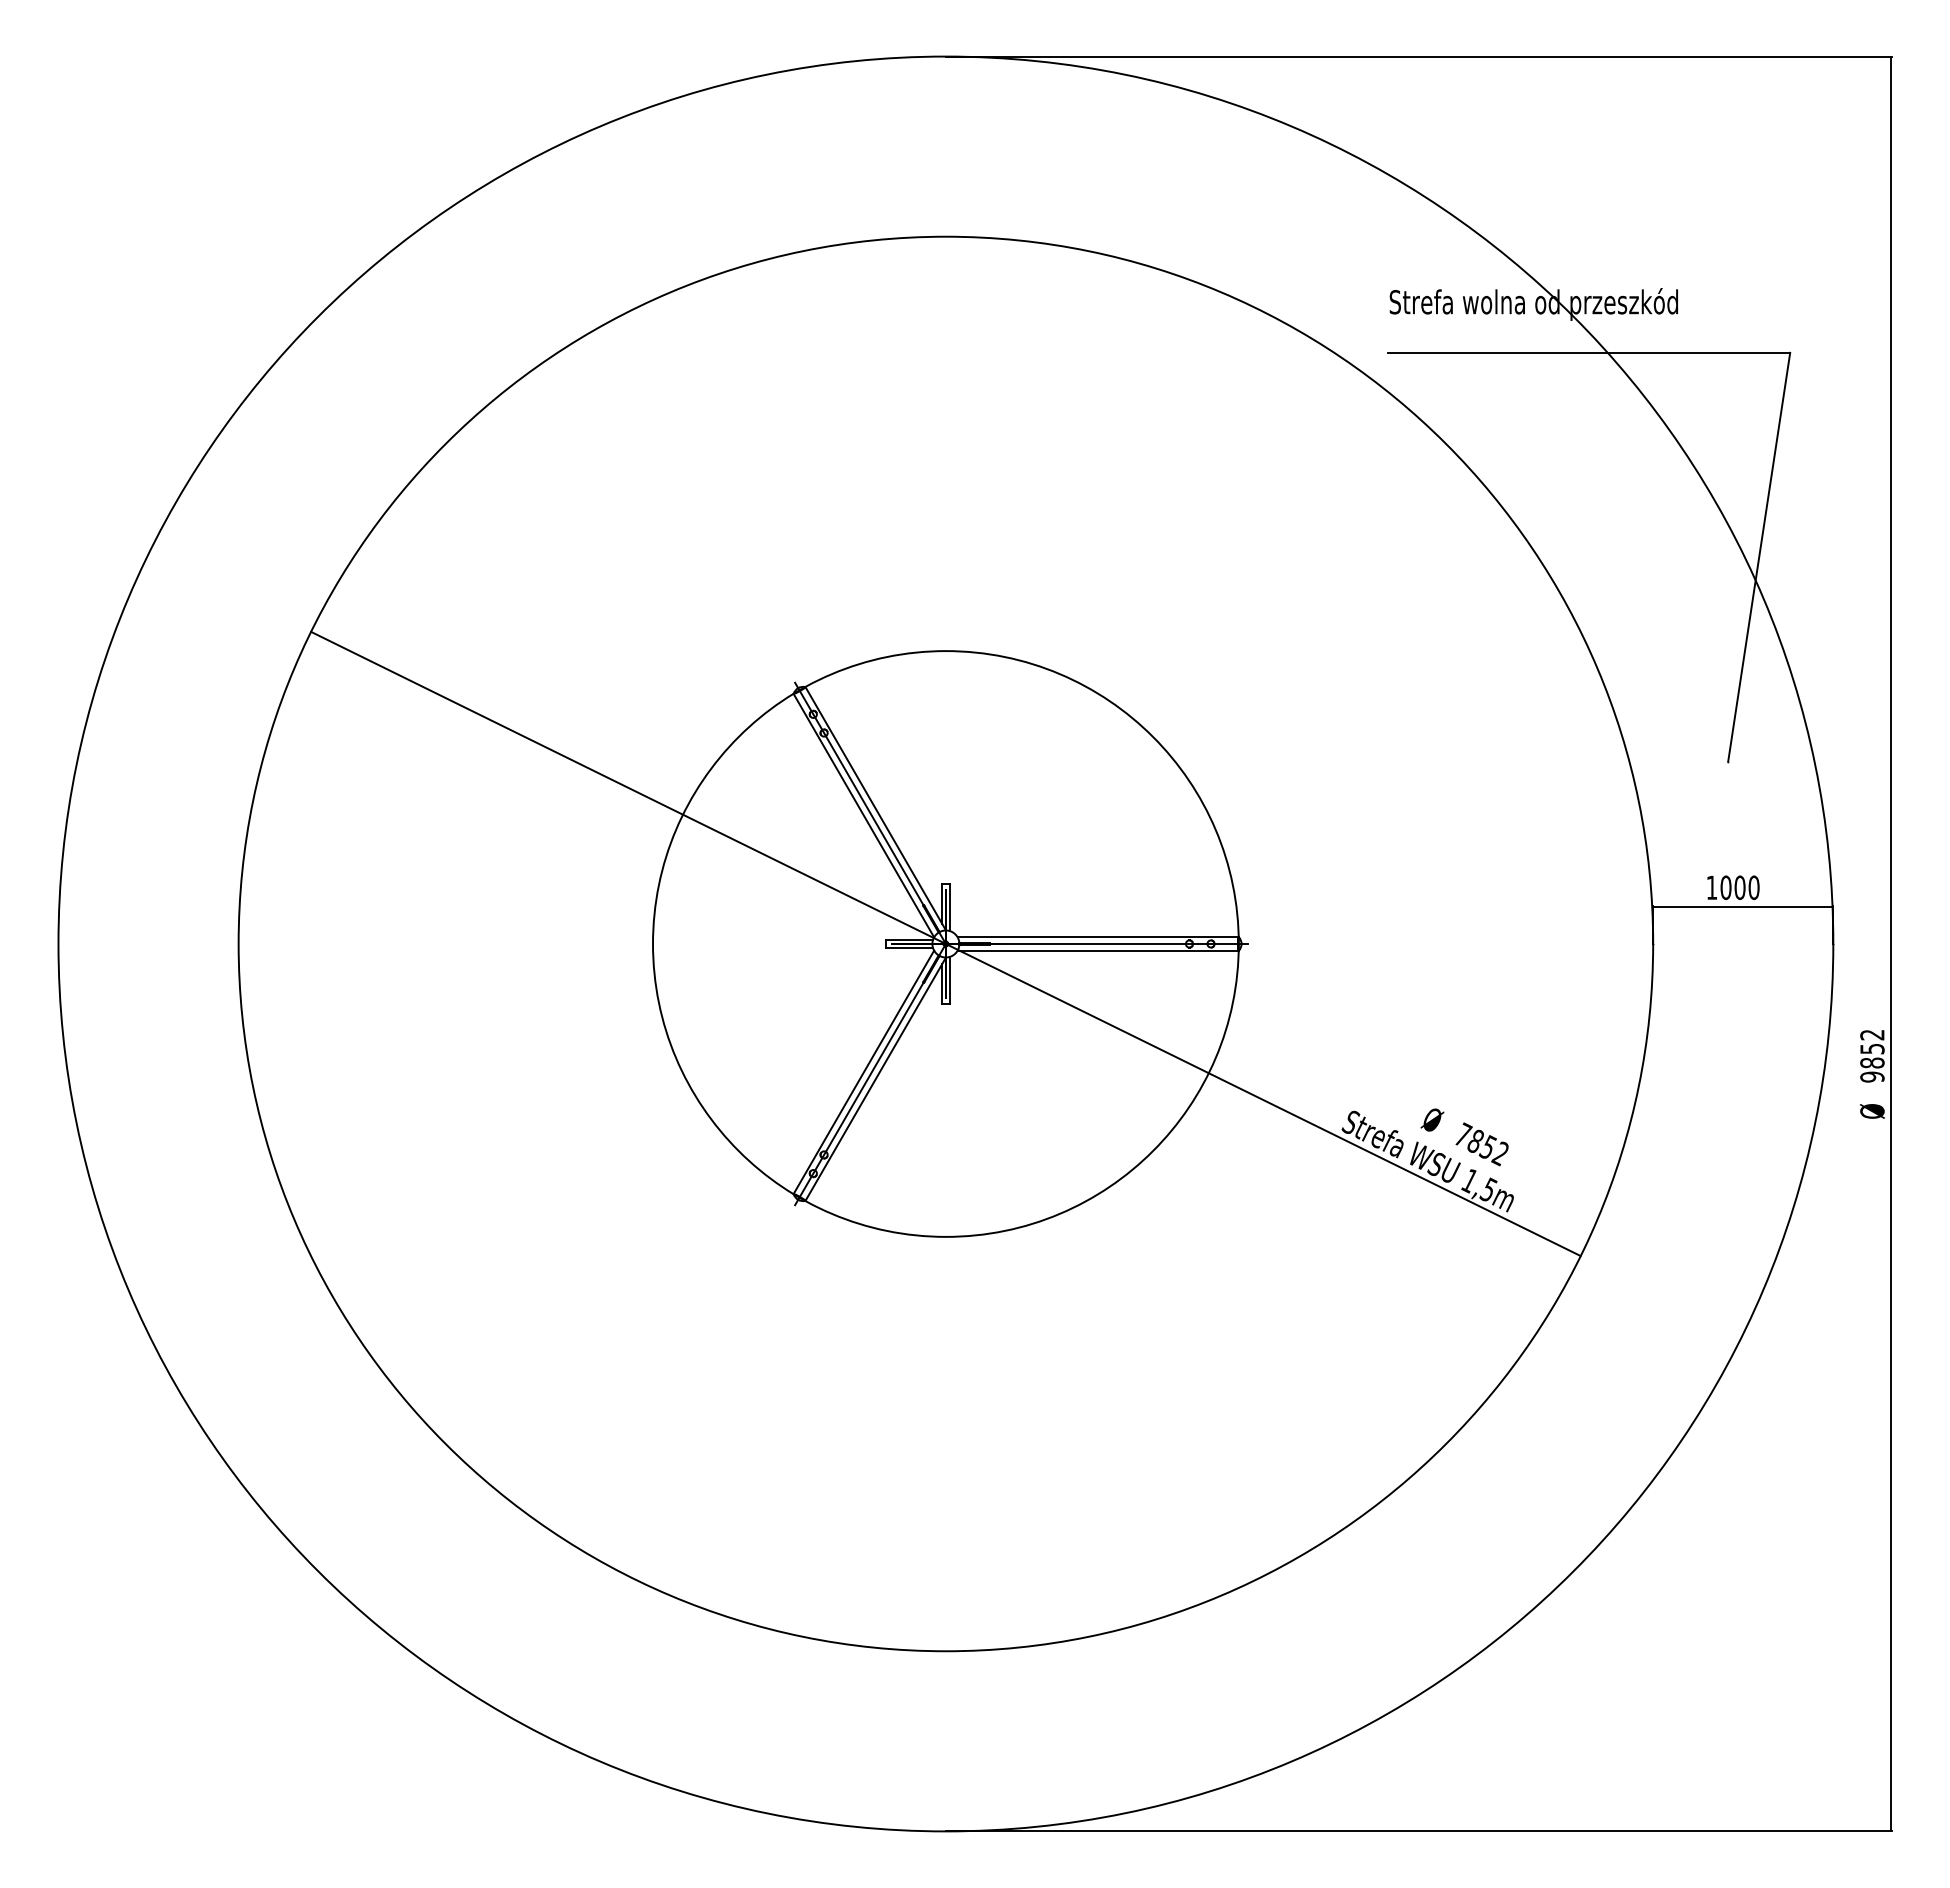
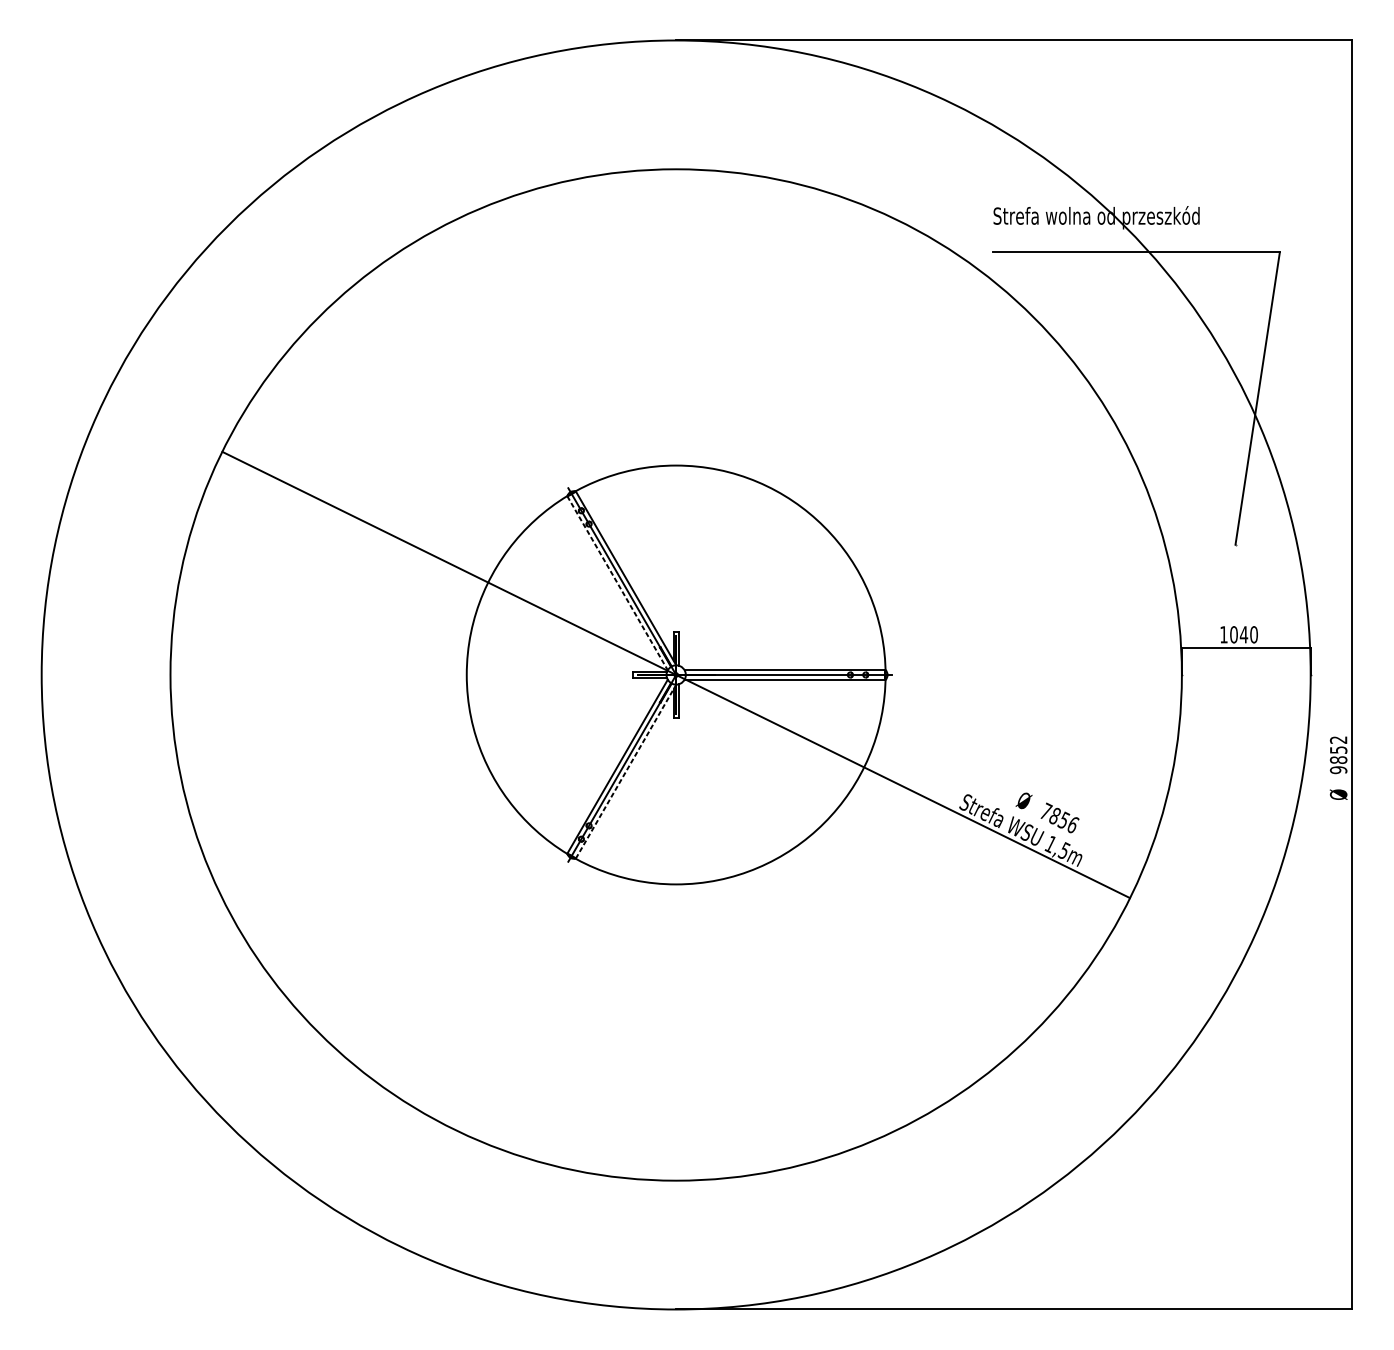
line: (864, 816) -> (617, 583), solid -> dashed
text: (1739, 887) -> (1243, 634), 1000 -> 1040
line: (876, 1078) -> (626, 771), solid -> dashed
text: (1500, 1153) -> (1072, 824), 7852 -> 7856

